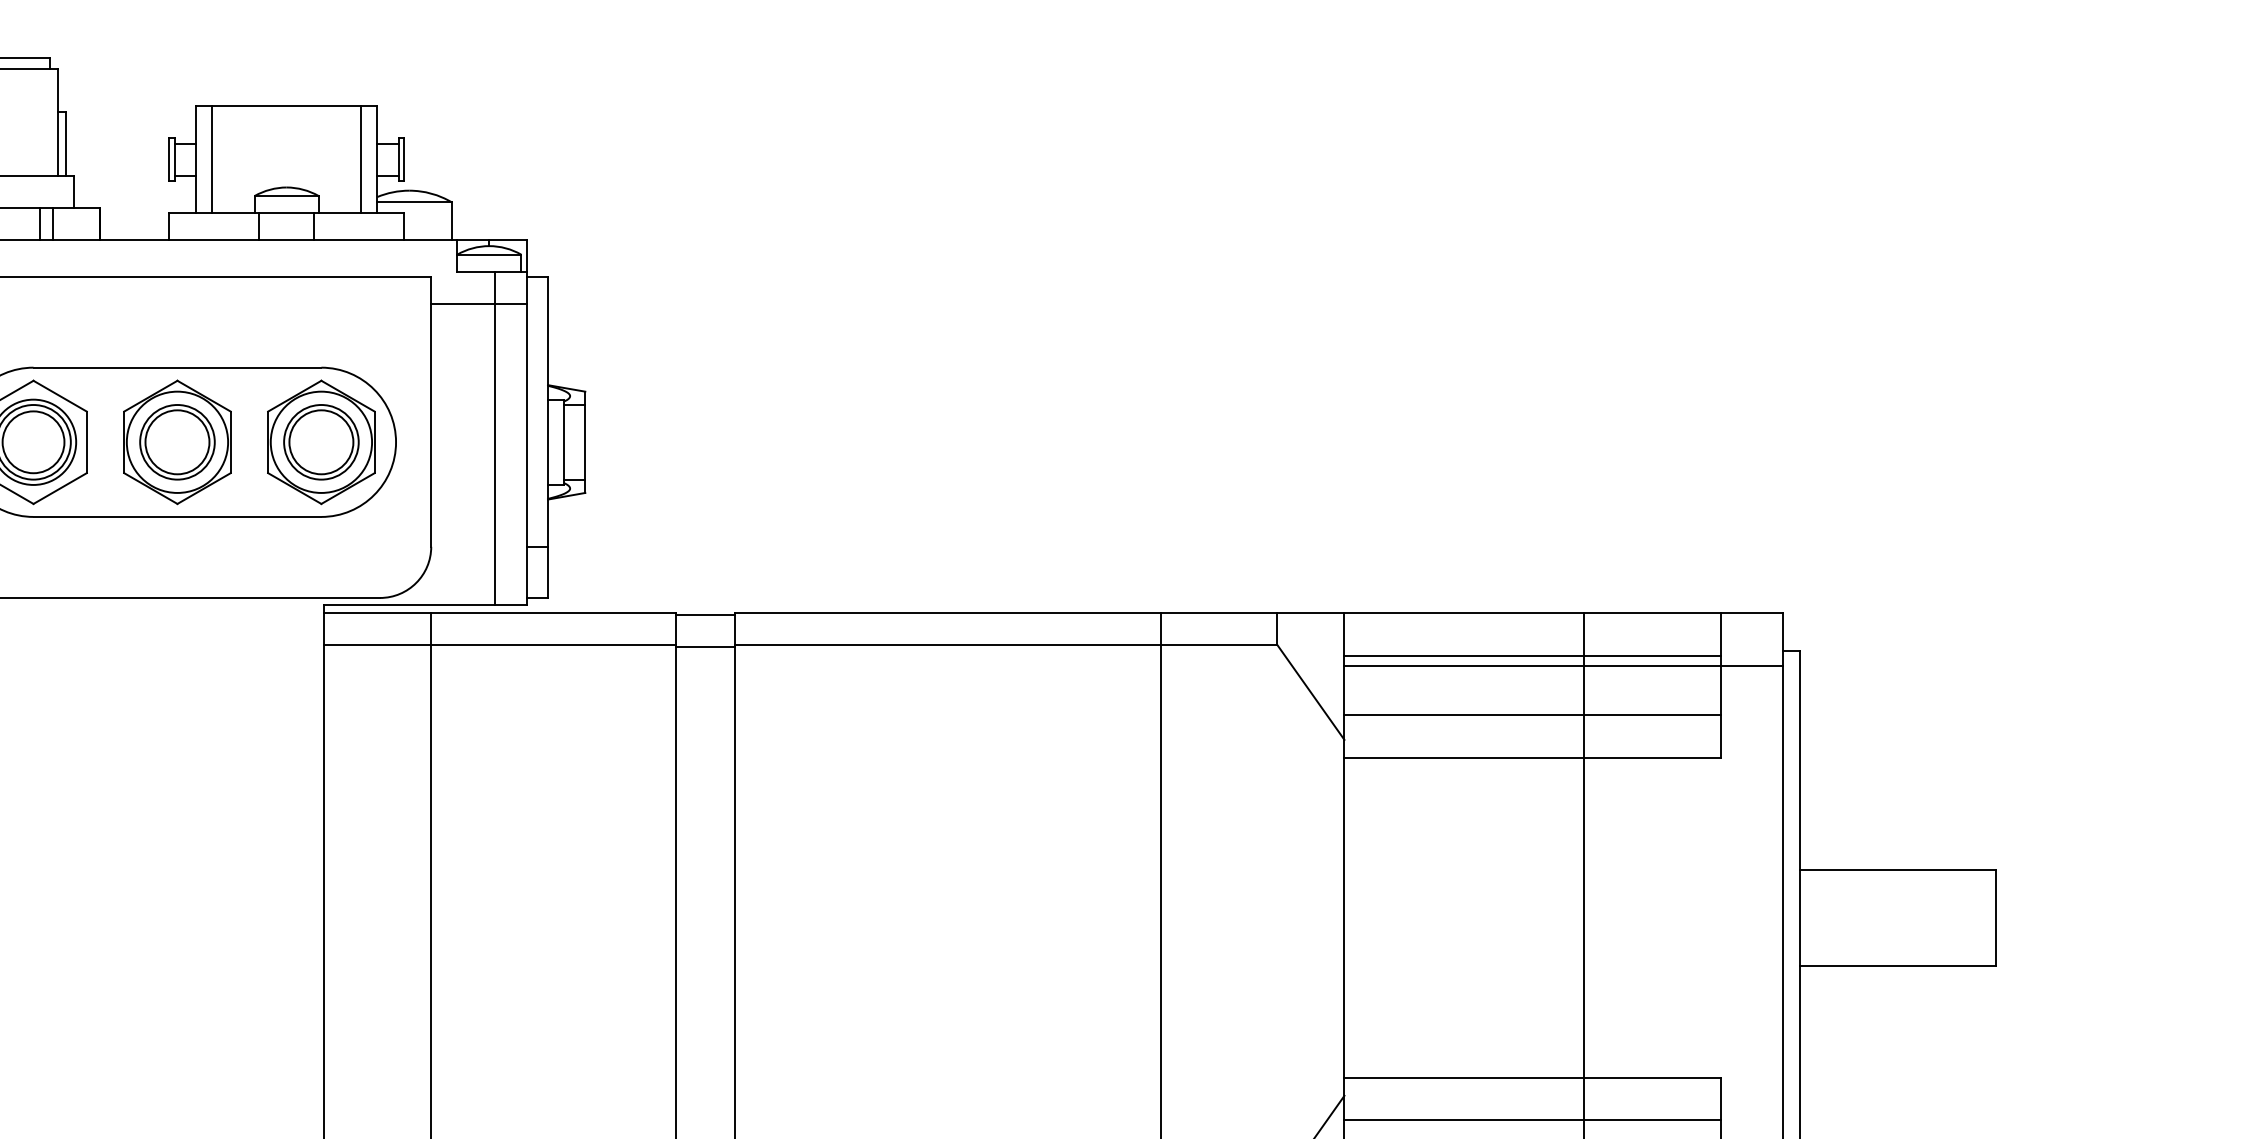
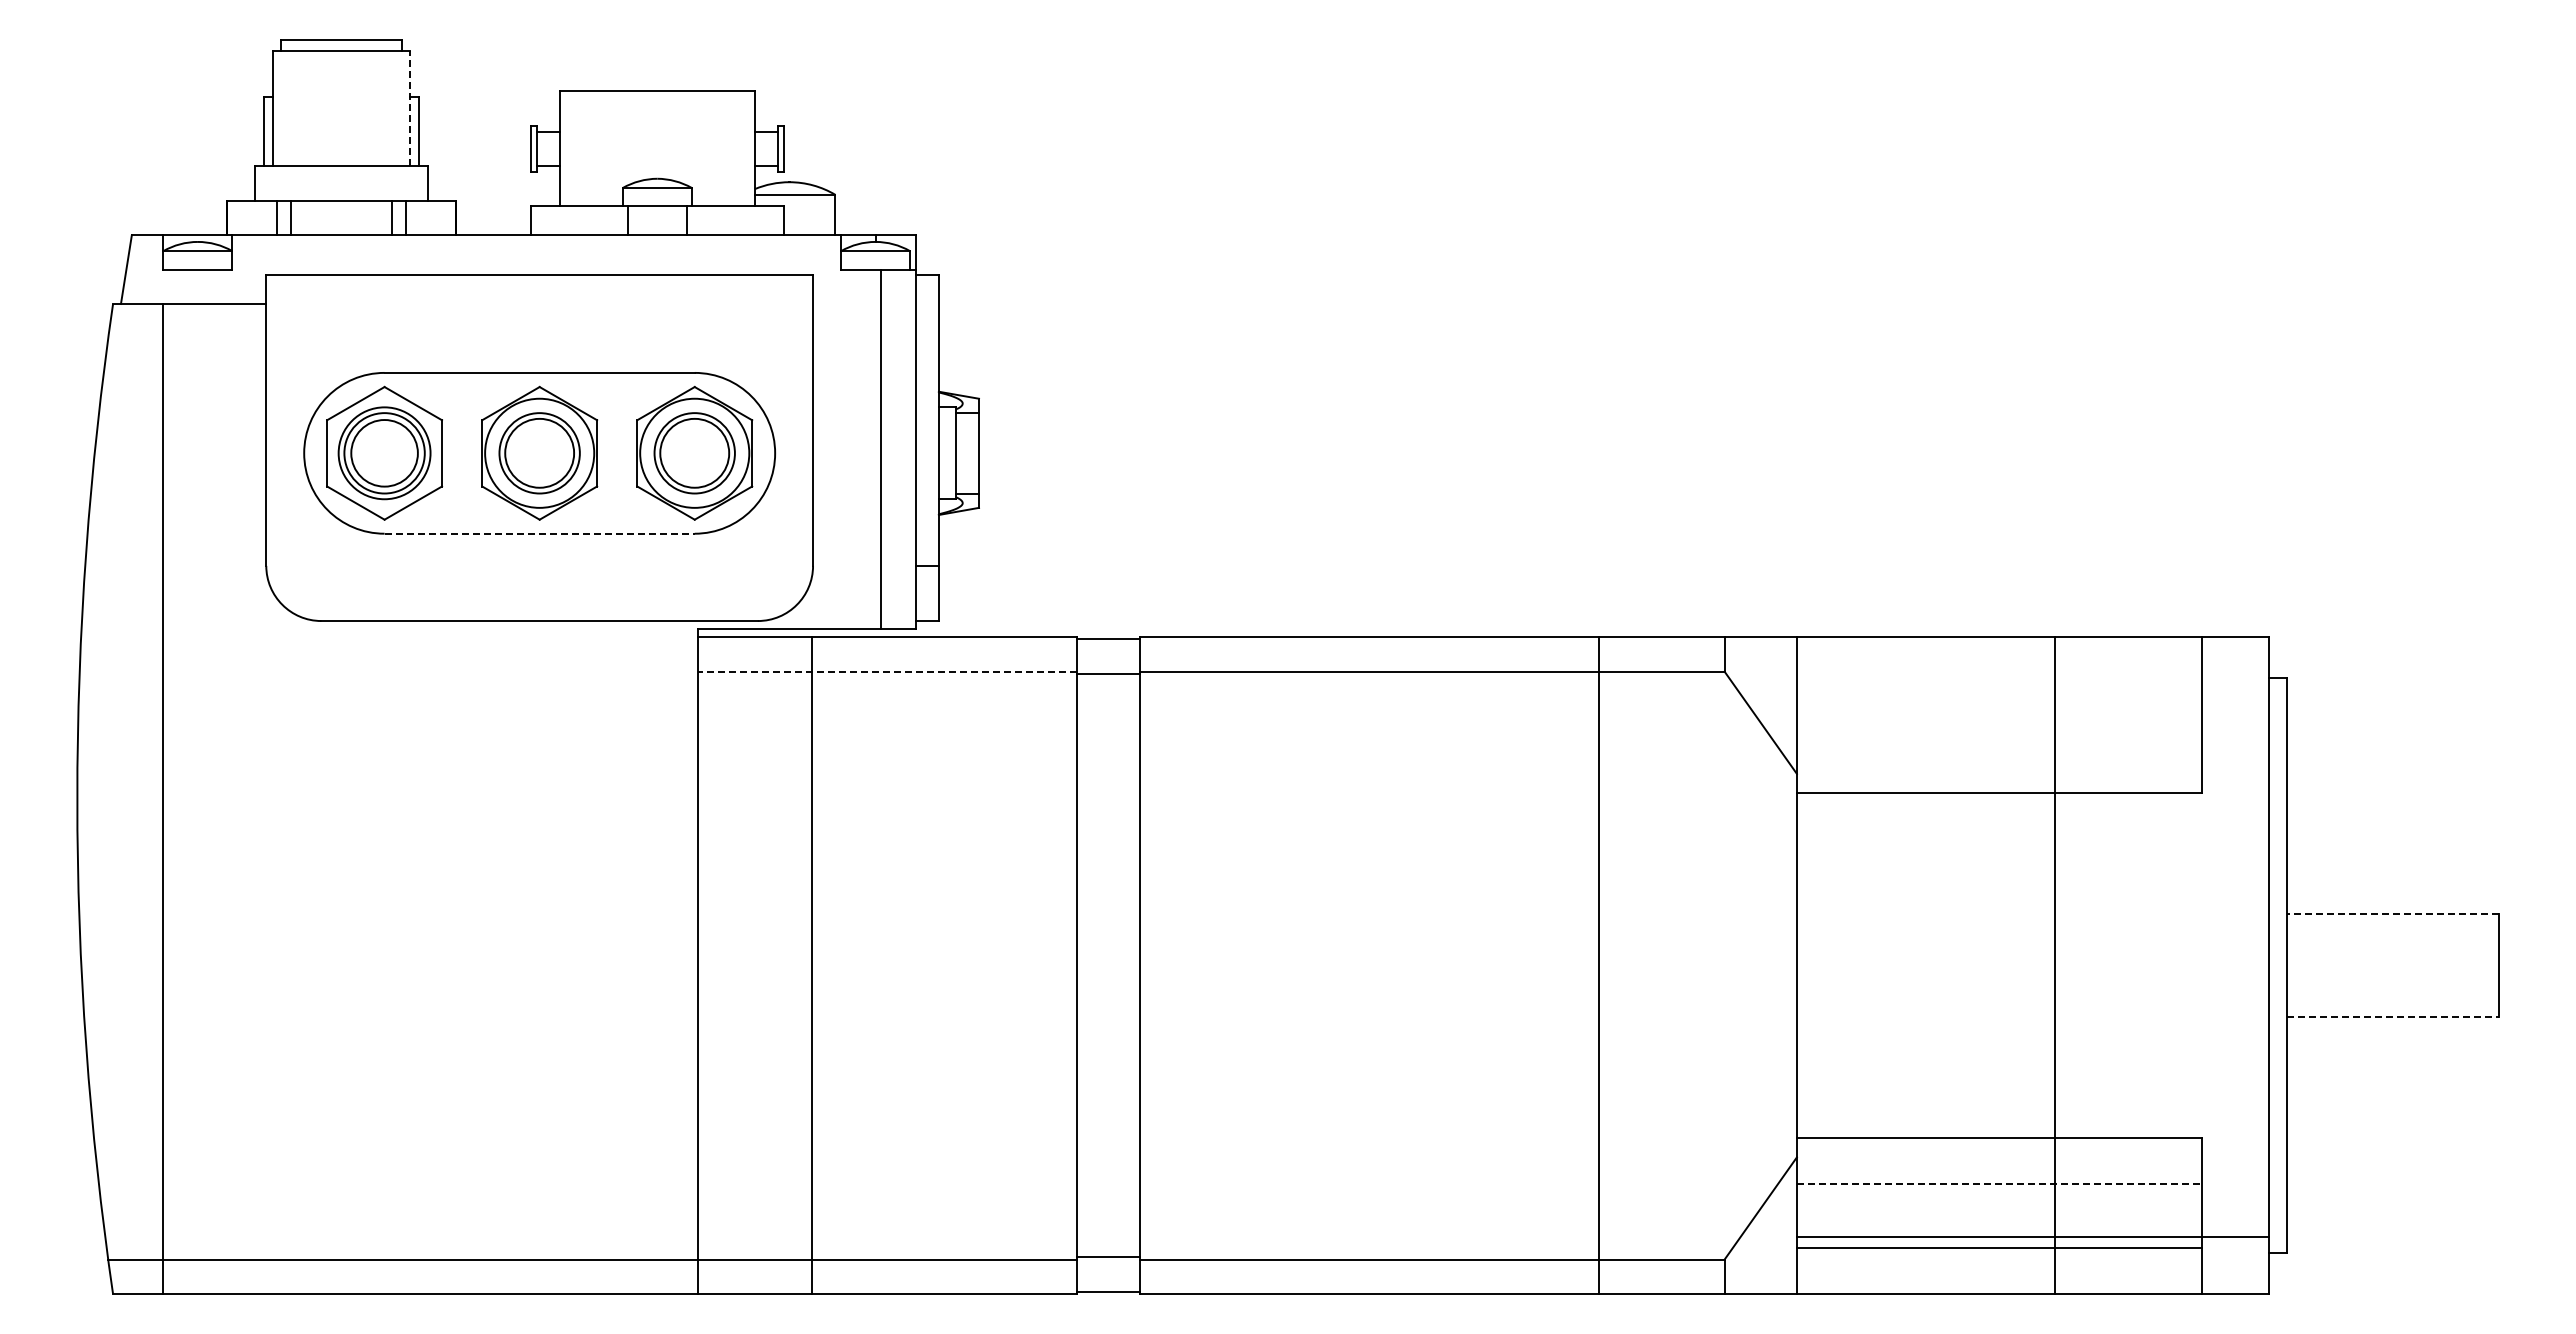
line: (57, 122) -> (410, 108), solid -> dashed
line: (212, 159) -> (577, 148), removed
line: (361, 159) -> (737, 148), removed
line: (478, 303) -> (864, 303), removed
line: (178, 516) -> (540, 533), solid -> dashed
line: (500, 644) -> (887, 671), solid -> dashed
line: (1532, 655) -> (1999, 683), removed
line: (1563, 666) -> (2032, 694), removed
line: (1532, 715) -> (1999, 747), removed
line: (1898, 869) -> (2393, 913), solid -> dashed
line: (1898, 965) -> (2393, 1017), solid -> dashed
line: (1532, 1120) -> (1999, 1183), solid -> dashed

